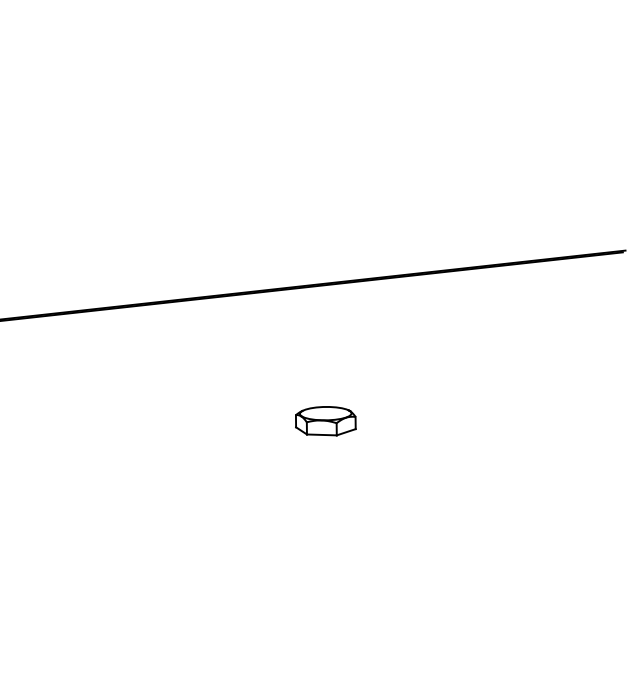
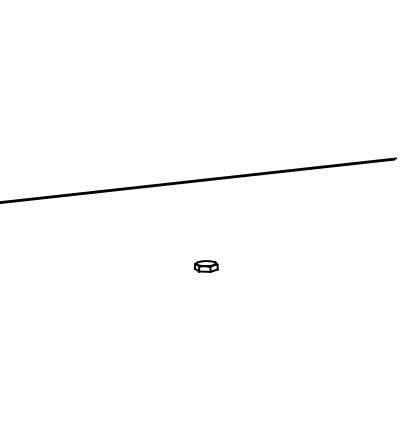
part: (326, 421) -> (206, 266), size x0.6

